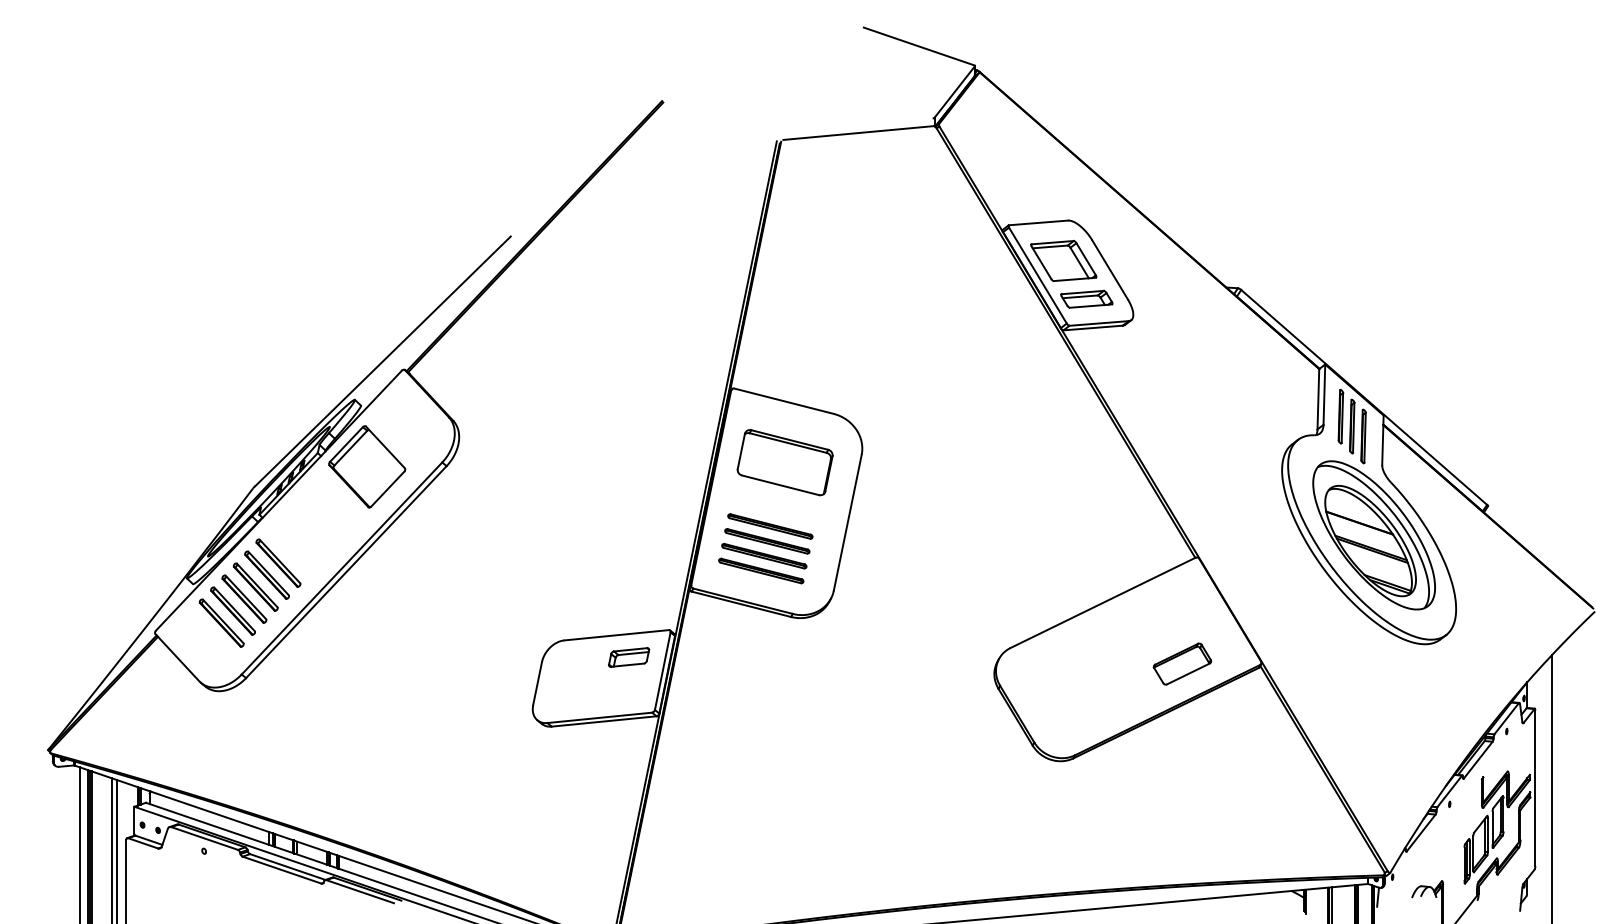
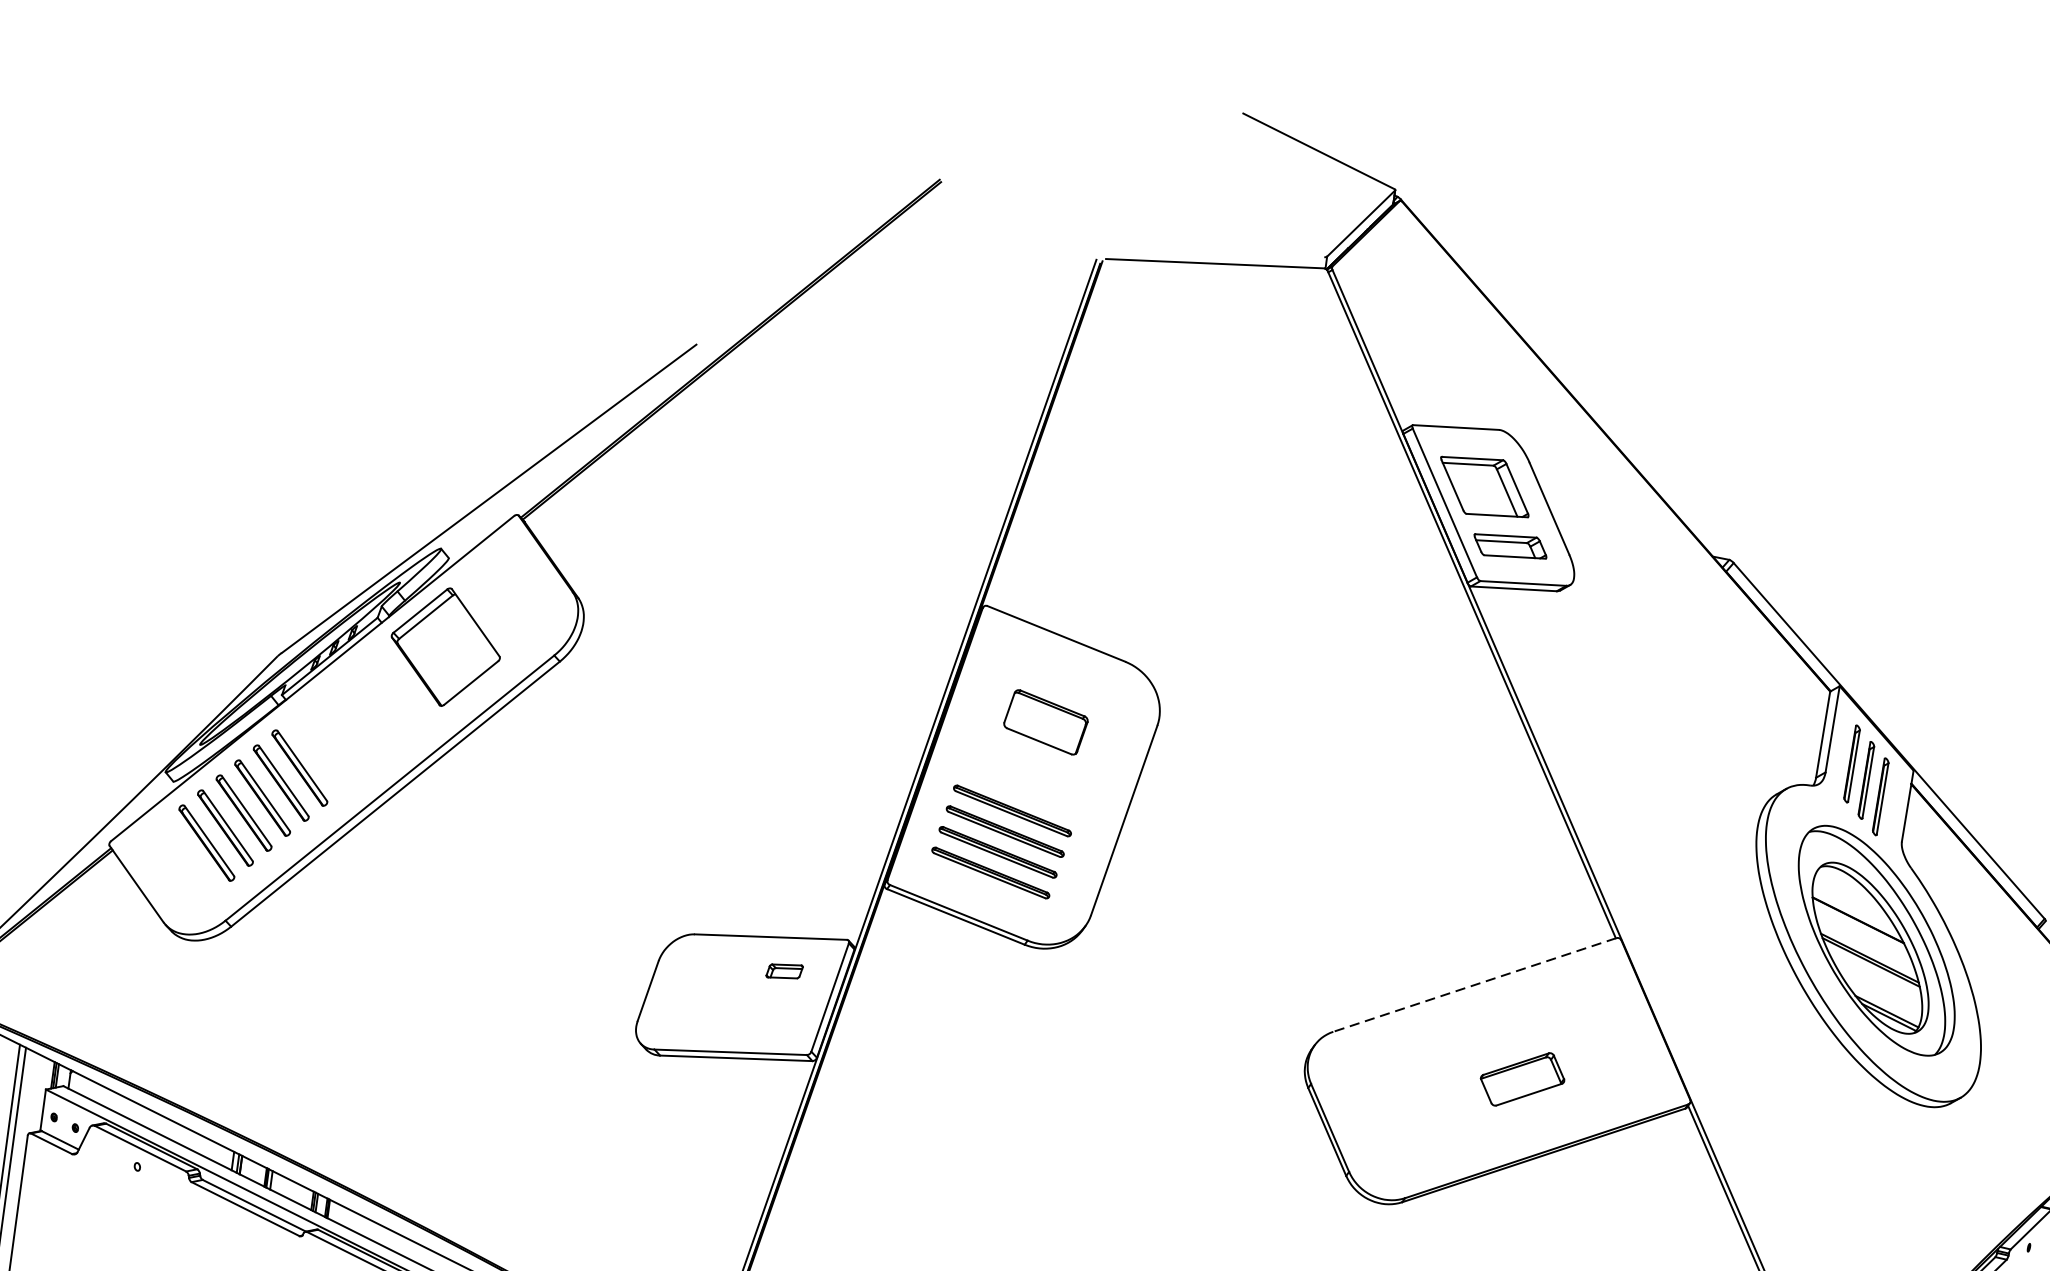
part: (784, 462) -> (1045, 721), size x0.6
line: (1103, 602) -> (1475, 984), solid -> dashed
part: (629, 657) -> (785, 971), size x0.6
part: (1182, 663) -> (1522, 1078), moved

